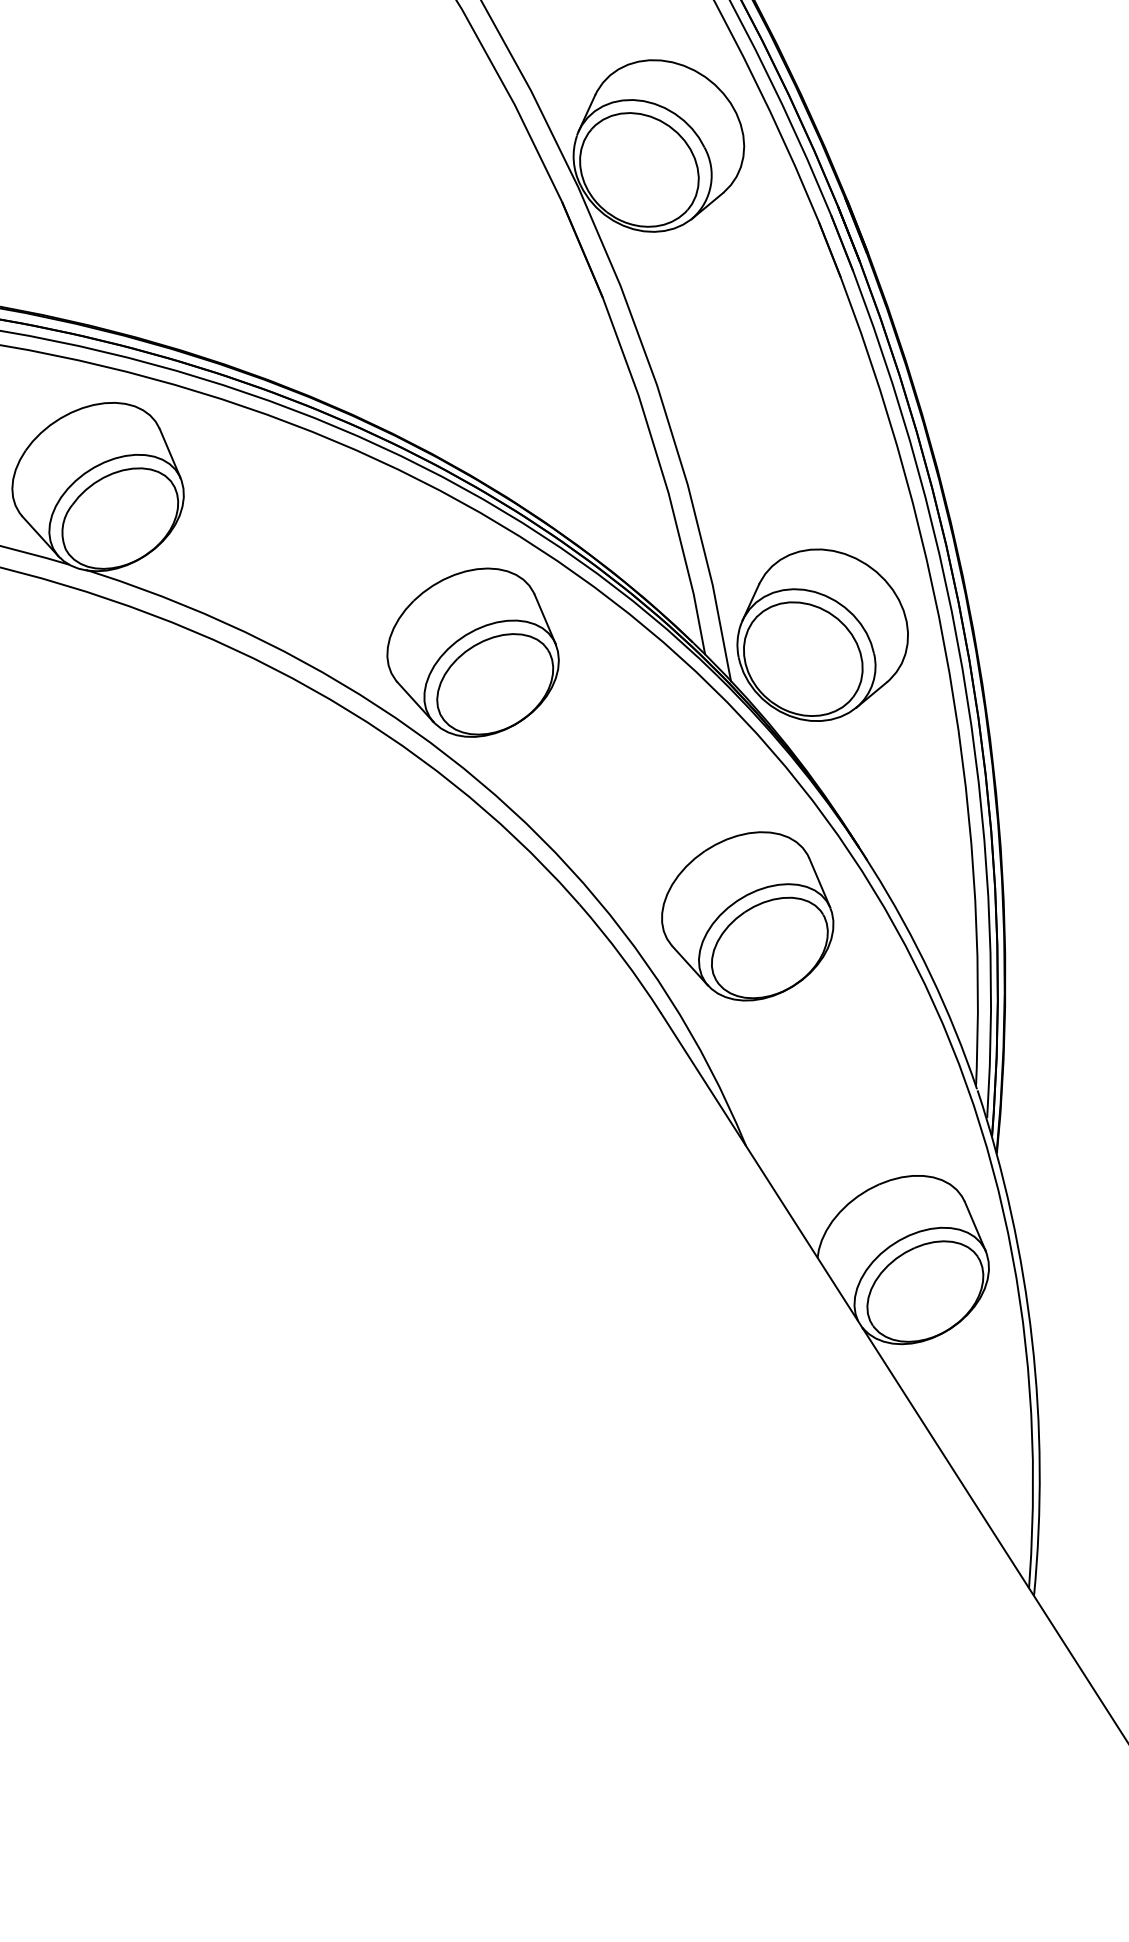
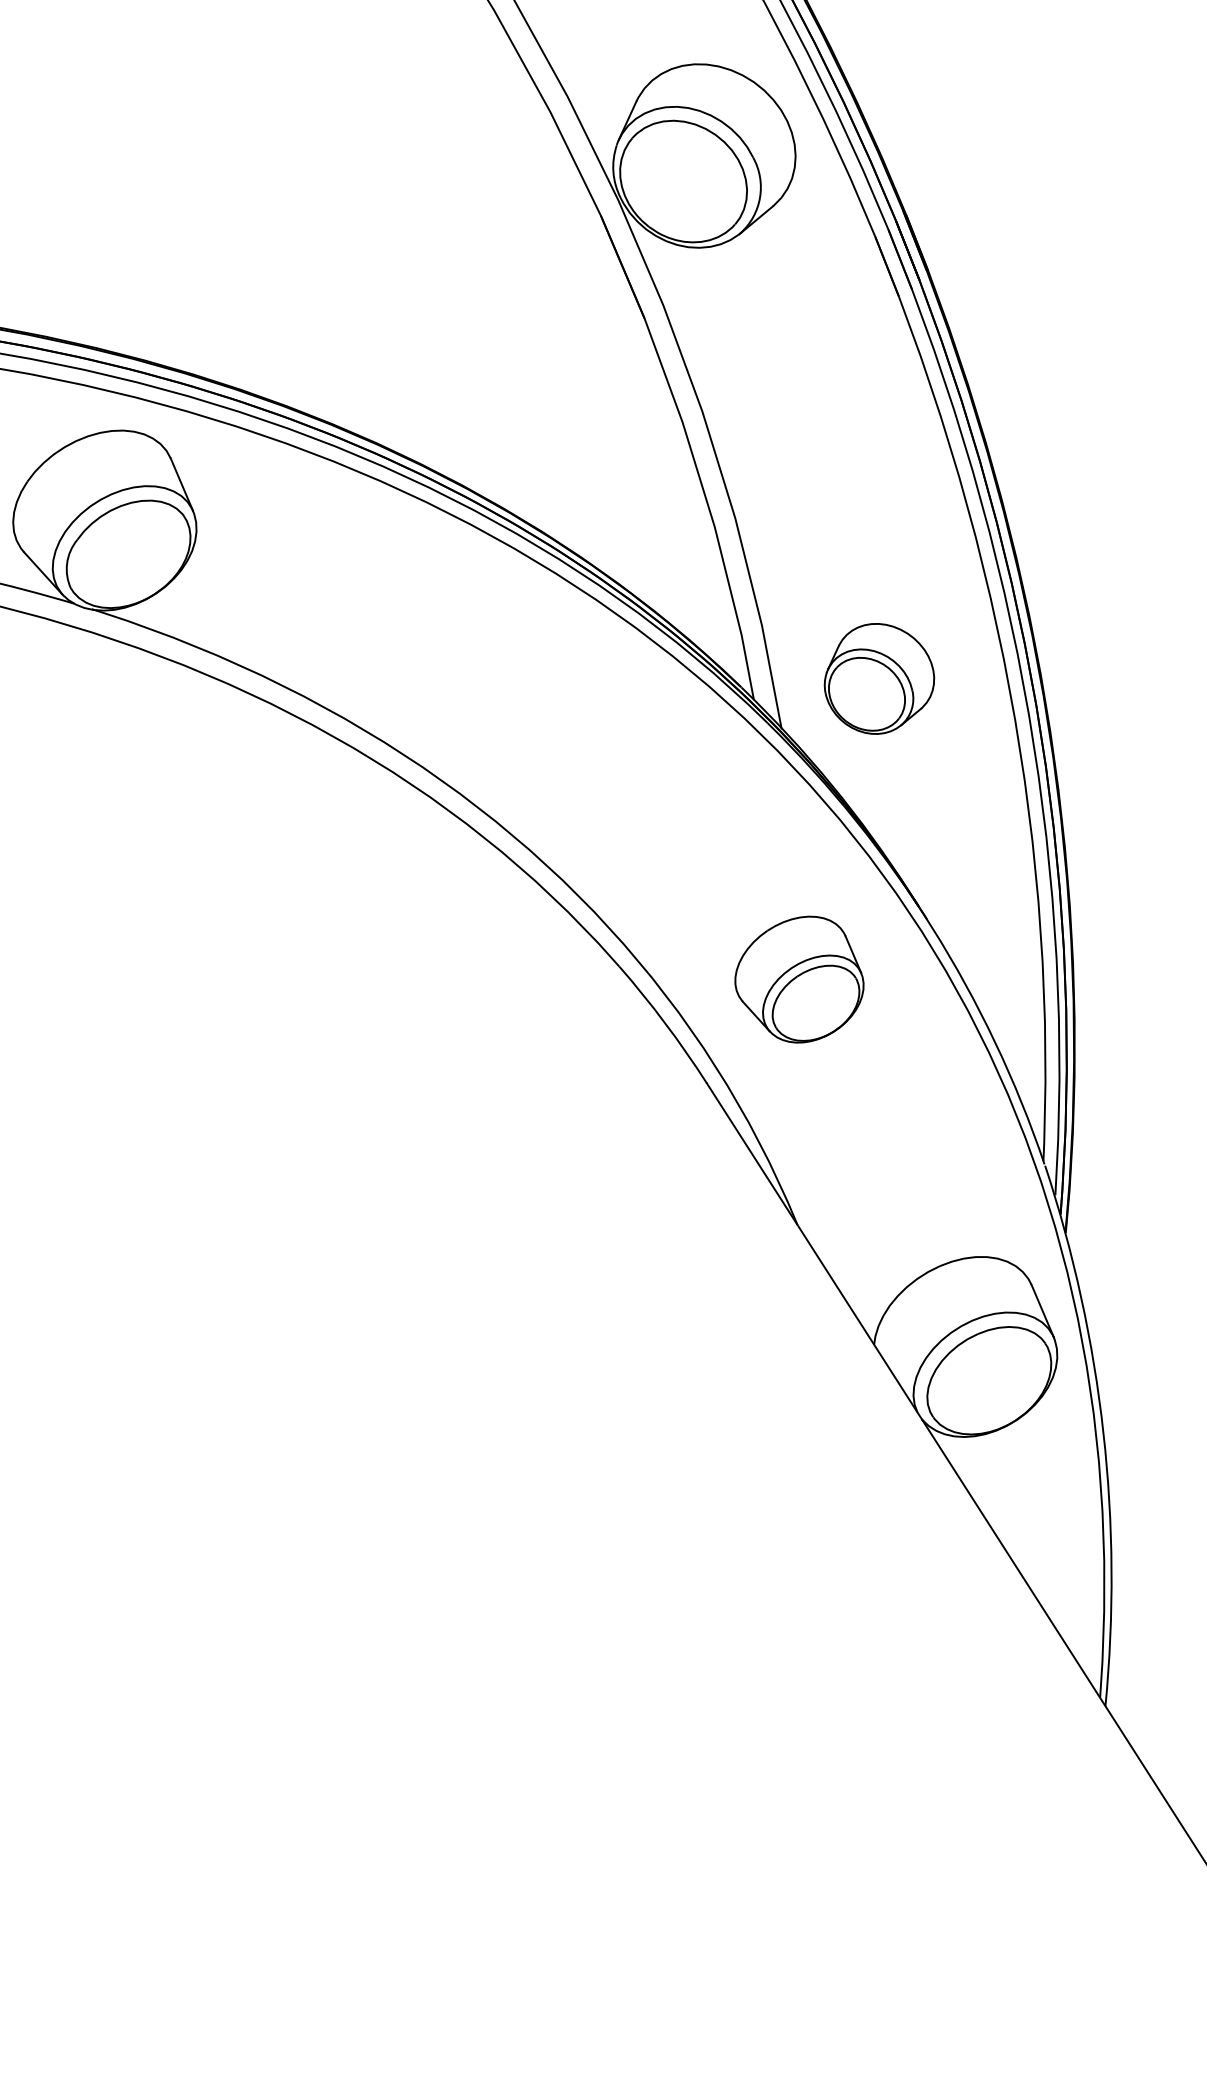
part: (822, 634) -> (879, 678), size x0.6
part: (472, 652) -> (505, 697), removed
part: (747, 916) -> (799, 979), size x0.7

